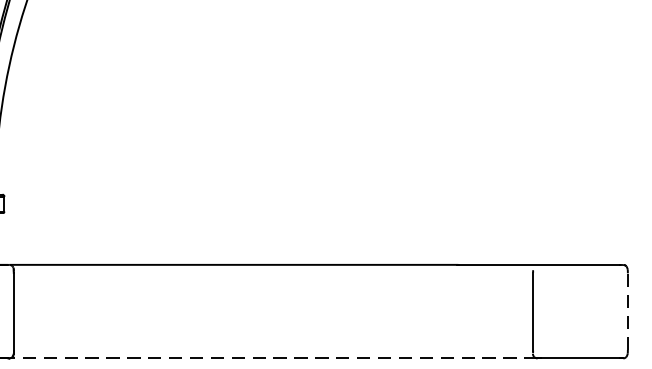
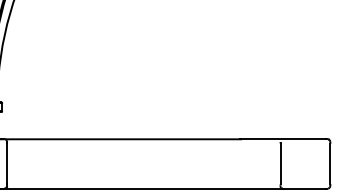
line: (628, 310) -> (330, 163), dashed -> solid
line: (272, 358) -> (143, 188), dashed -> solid

